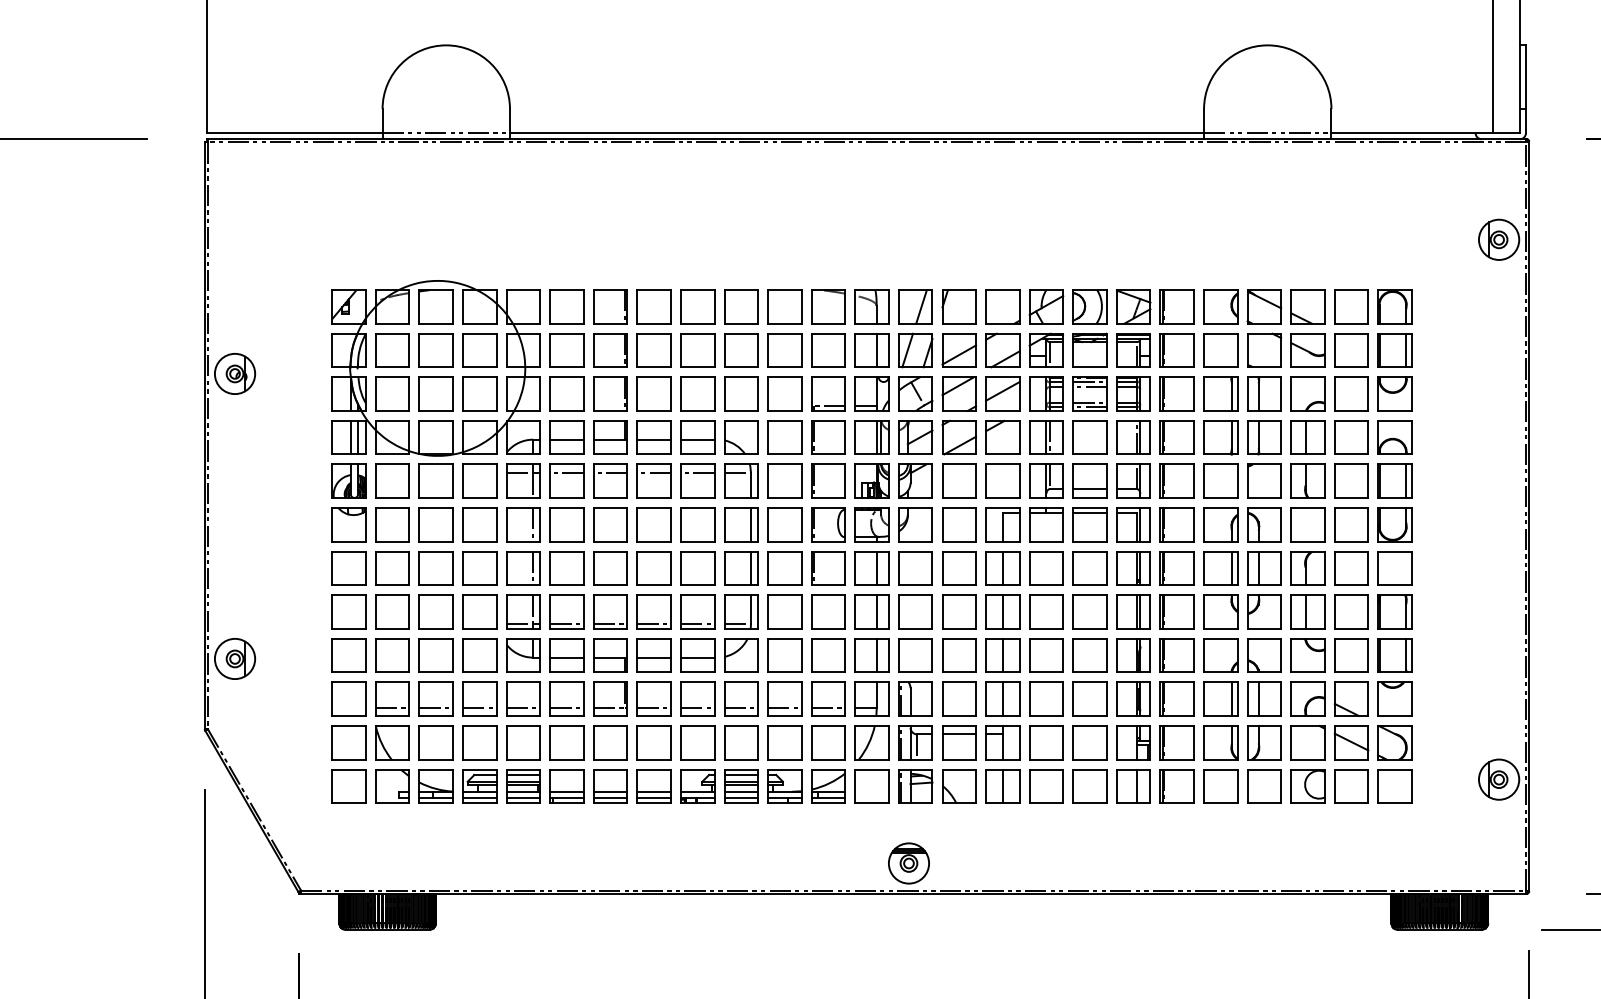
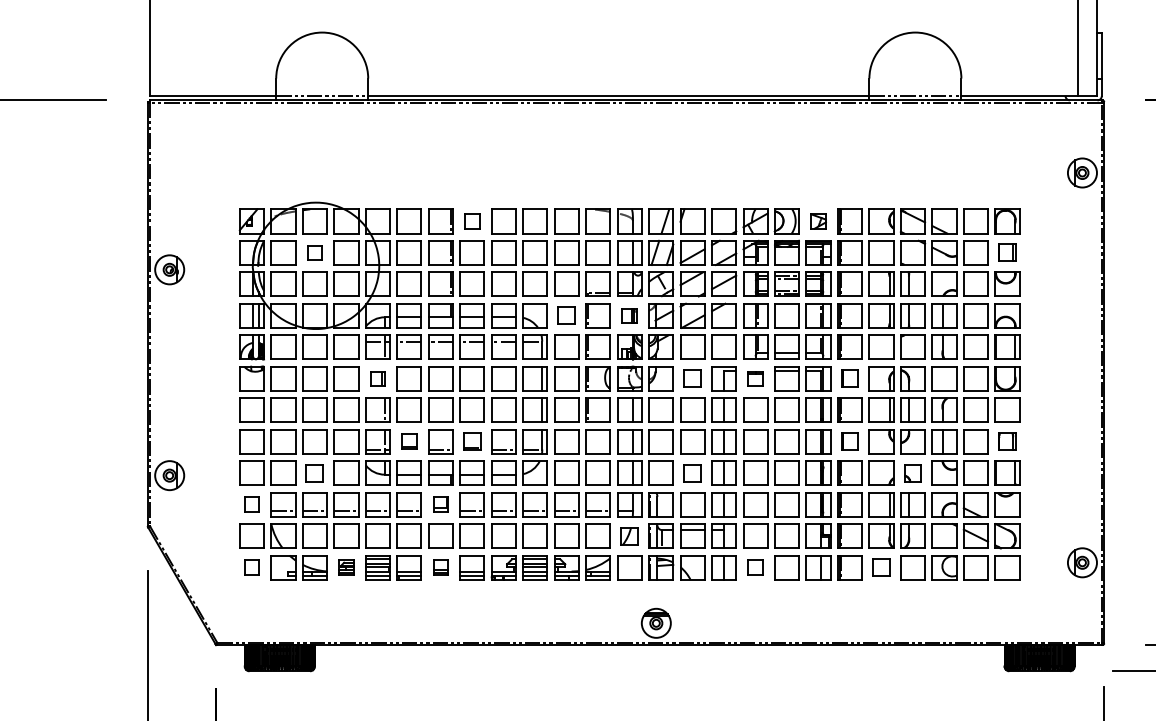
part: (653, 306) -> (471, 221), size x0.6
part: (1133, 306) -> (818, 221), size x0.6
part: (435, 350) -> (314, 252), size x0.6
part: (1394, 350) -> (1006, 252), size x0.7
part: (784, 437) -> (566, 315), size x0.7
part: (871, 437) -> (629, 315), size x0.6
part: (523, 524) -> (377, 378), size x0.6
part: (959, 524) -> (692, 378), size x0.7
part: (1046, 524) -> (755, 378), size x0.6
part: (1176, 524) -> (849, 378), size x0.7
part: (566, 611) -> (409, 441), size x0.6
part: (653, 611) -> (471, 441), size x0.7
part: (1176, 611) -> (849, 441), size x0.7
part: (1394, 611) -> (1006, 441), size x0.7
part: (435, 655) -> (314, 473), size x0.7
part: (959, 655) -> (692, 473), size x0.7
part: (1264, 655) -> (913, 473), size x0.7
part: (348, 698) -> (251, 504), size x0.6
part: (610, 698) -> (440, 504), size x0.6
part: (871, 742) -> (629, 535), size x0.7
part: (348, 786) -> (251, 567), size x0.6
part: (479, 786) -> (346, 567), size x0.6
part: (610, 786) -> (440, 567), size x0.6
part: (1046, 786) -> (755, 567), size x0.6
part: (1220, 786) -> (881, 567), size x0.7

